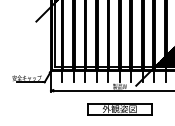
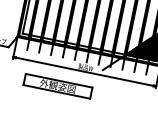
part: (119, 109) -> (57, 86), moved

